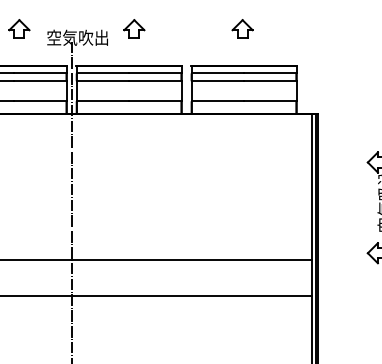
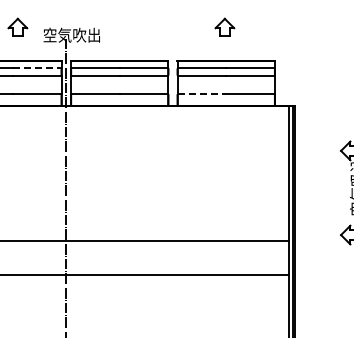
part: (134, 28) -> (124, 26), removed
line: (40, 73) -> (37, 68), solid -> dashed
line: (218, 101) -> (202, 94), solid -> dashed

